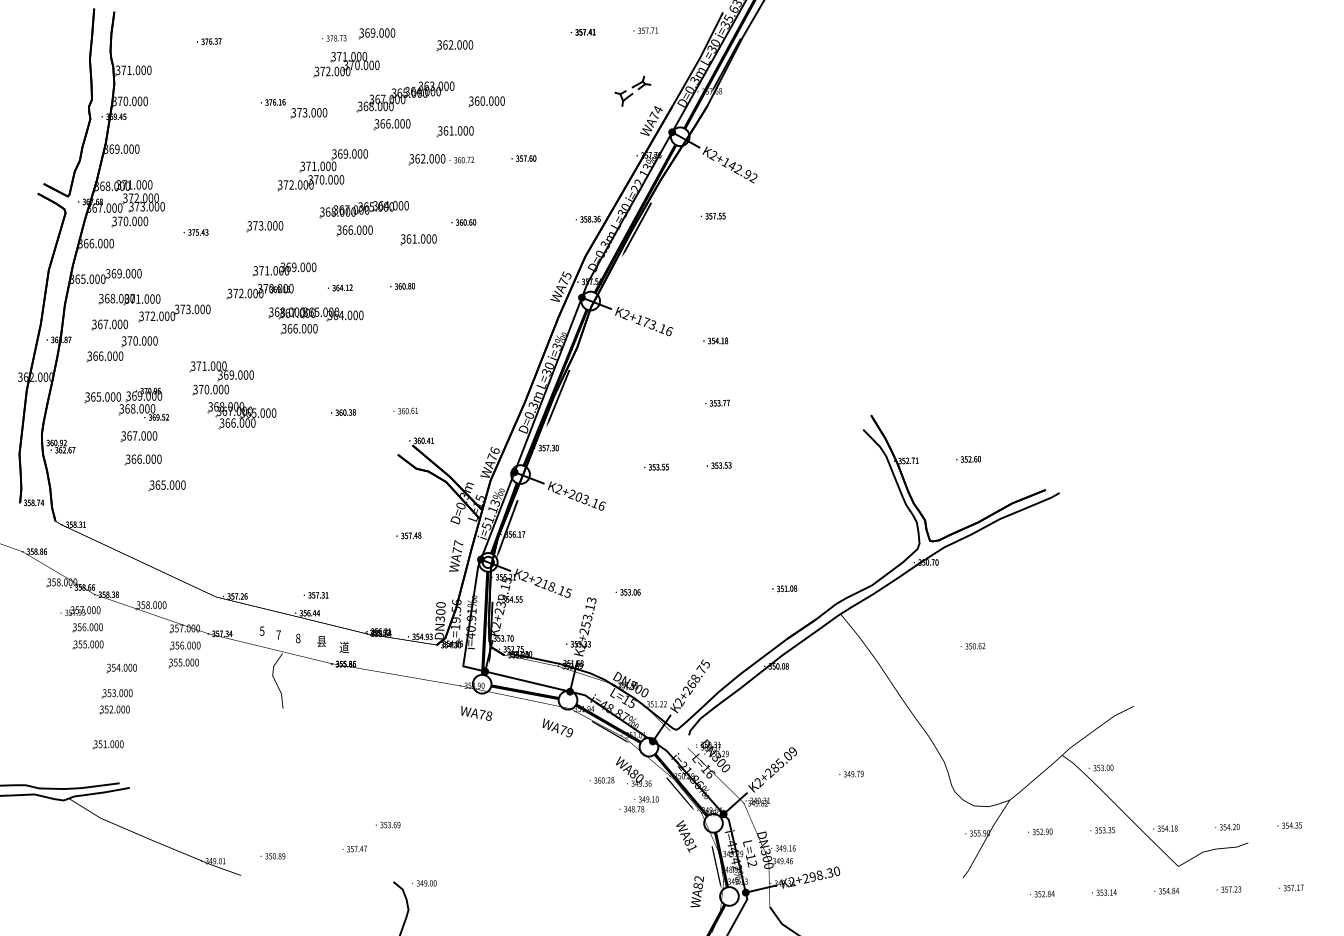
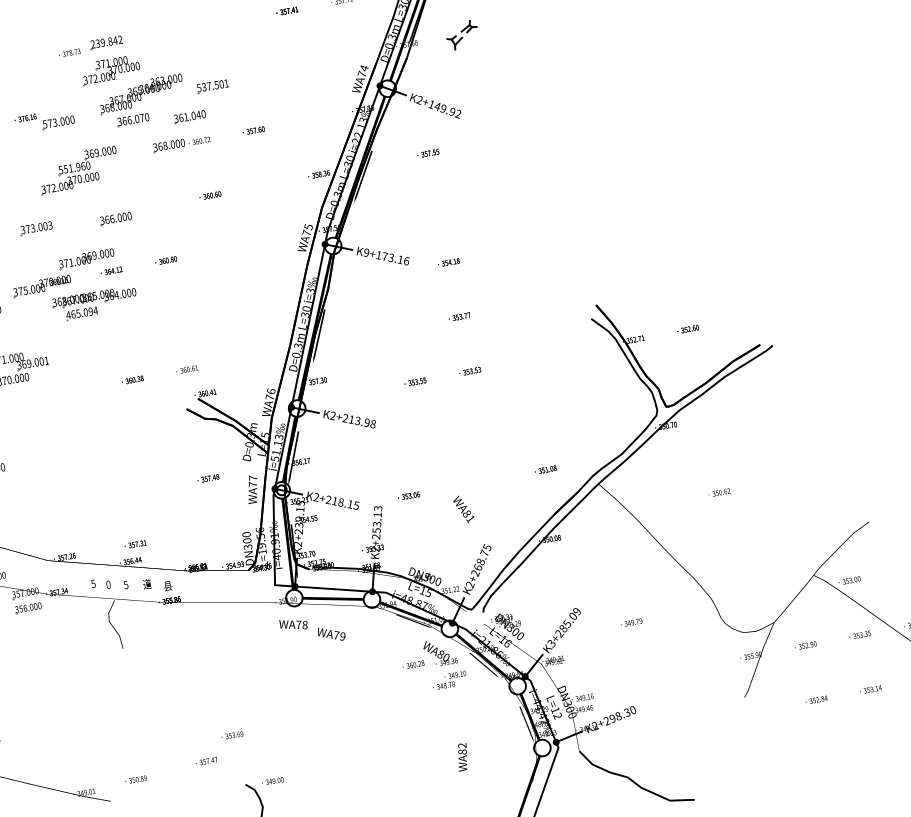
text: (377, 32) -> (106, 41), 369.000 -> 239.842
part: (454, 45) -> (176, 41), removed
part: (346, 64) -> (110, 69), moved
part: (632, 90) -> (461, 34), moved
text: (486, 100) -> (212, 85), 360.000 -> 537.501
text: (293, 112) -> (44, 124), 373.000 -> 573.000
text: (402, 123) -> (142, 117), 366.000 -> 366.070
text: (465, 130) -> (198, 114), 361.000 -> 361.040
text: (423, 158) -> (165, 145), 362.000 -> 368.000
text: (315, 166) -> (72, 168), 371.000 -> 551.960
text: (737, 169) -> (442, 109), K2+142.92 -> K2+149.92
part: (363, 209) -> (120, 199), removed
text: (280, 225) -> (49, 225), 373.000 -> 373.003
part: (418, 239) -> (173, 217), removed
part: (284, 269) -> (86, 258), moved
text: (241, 293) -> (25, 290), 372.000 -> 375.000
text: (625, 314) -> (365, 252), K2+173.16 -> K9+173.16
text: (299, 328) -> (81, 312), 366.000 -> 465.094
text: (251, 374) -> (46, 360), 369.000 -> 369.001
part: (241, 415) -> (43, 397), removed
text: (590, 500) -> (362, 421), K2+203.16 -> K2+213.98
text: (278, 634) -> (108, 584), 7 -> 0
text: (298, 637) -> (126, 584), 8 -> 5
text: (321, 640) -> (146, 583), 县 -> 道
text: (343, 646) -> (167, 585), 道 -> 县
part: (183, 663) -> (29, 623), removed
text: (557, 727) -> (331, 633), moved
text: (759, 782) -> (552, 643), K2+285.09 -> K3+285.09
text: (686, 836) -> (463, 509), moved
text: (697, 891) -> (462, 756), moved

